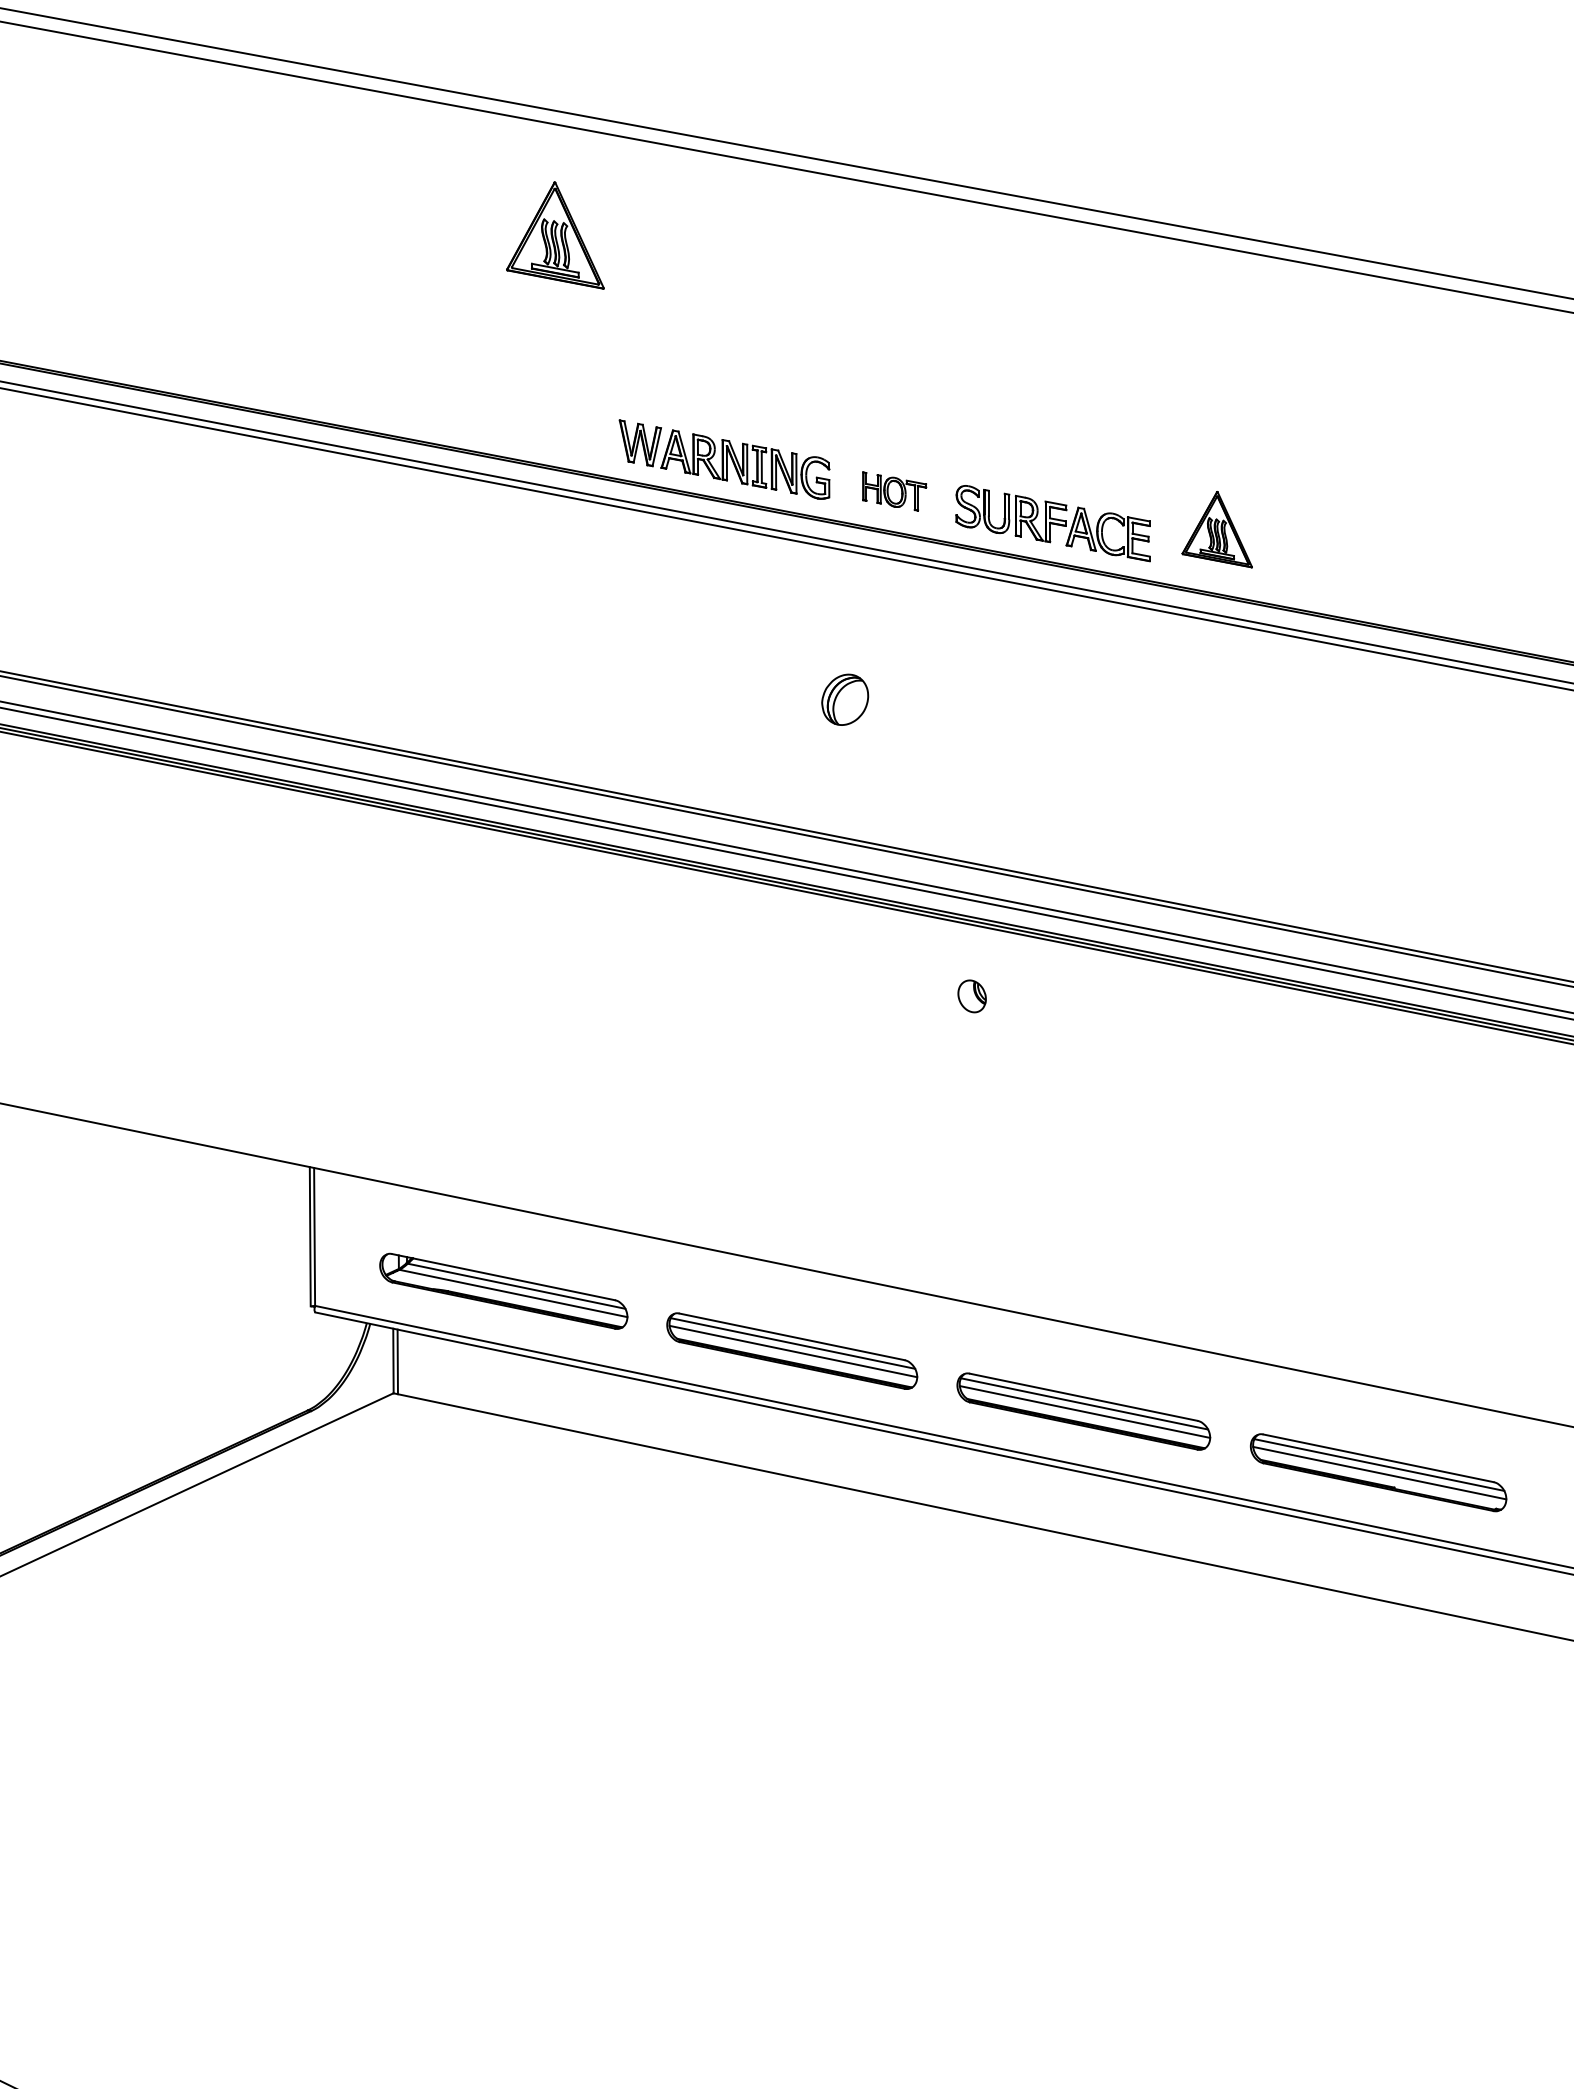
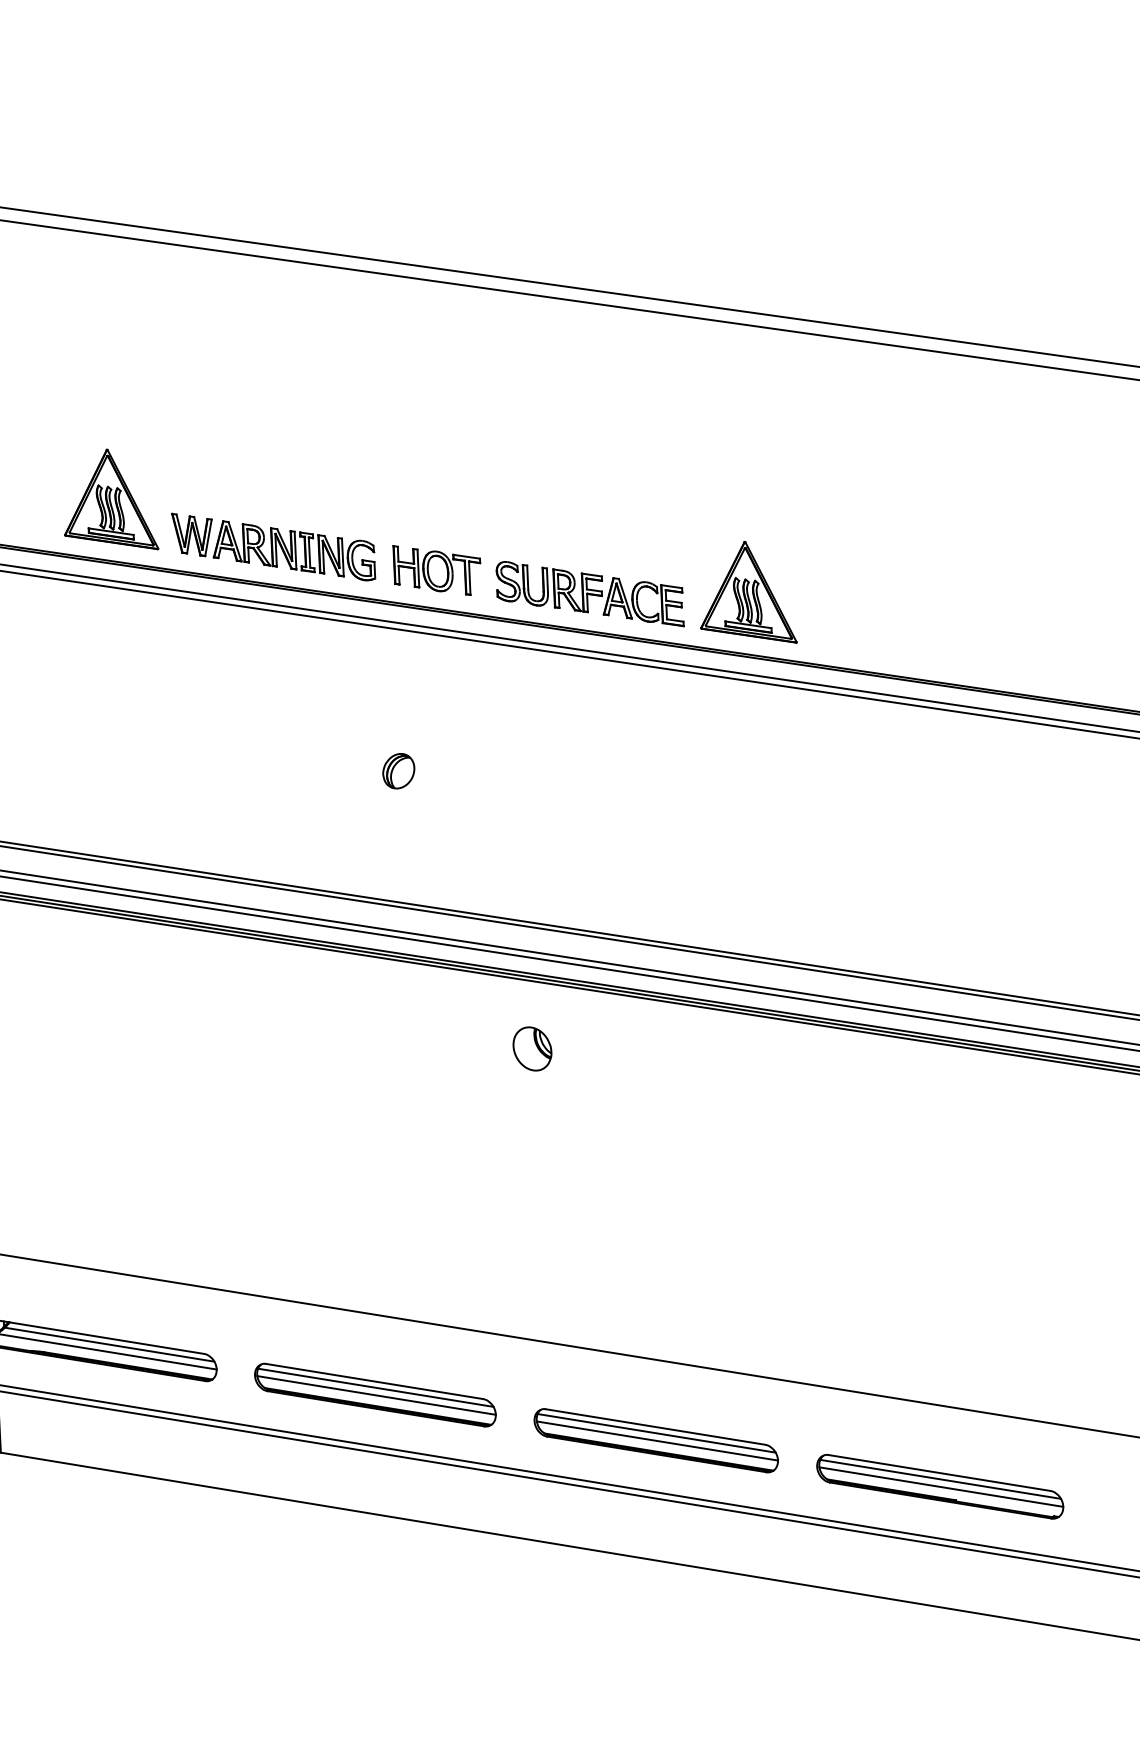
part: (555, 235) -> (109, 500), moved
part: (894, 491) -> (437, 570), size x1.43
part: (1216, 529) -> (746, 593), size x1.43
part: (844, 699) -> (398, 770), size x0.71
part: (971, 996) -> (531, 1049), size x1.43

